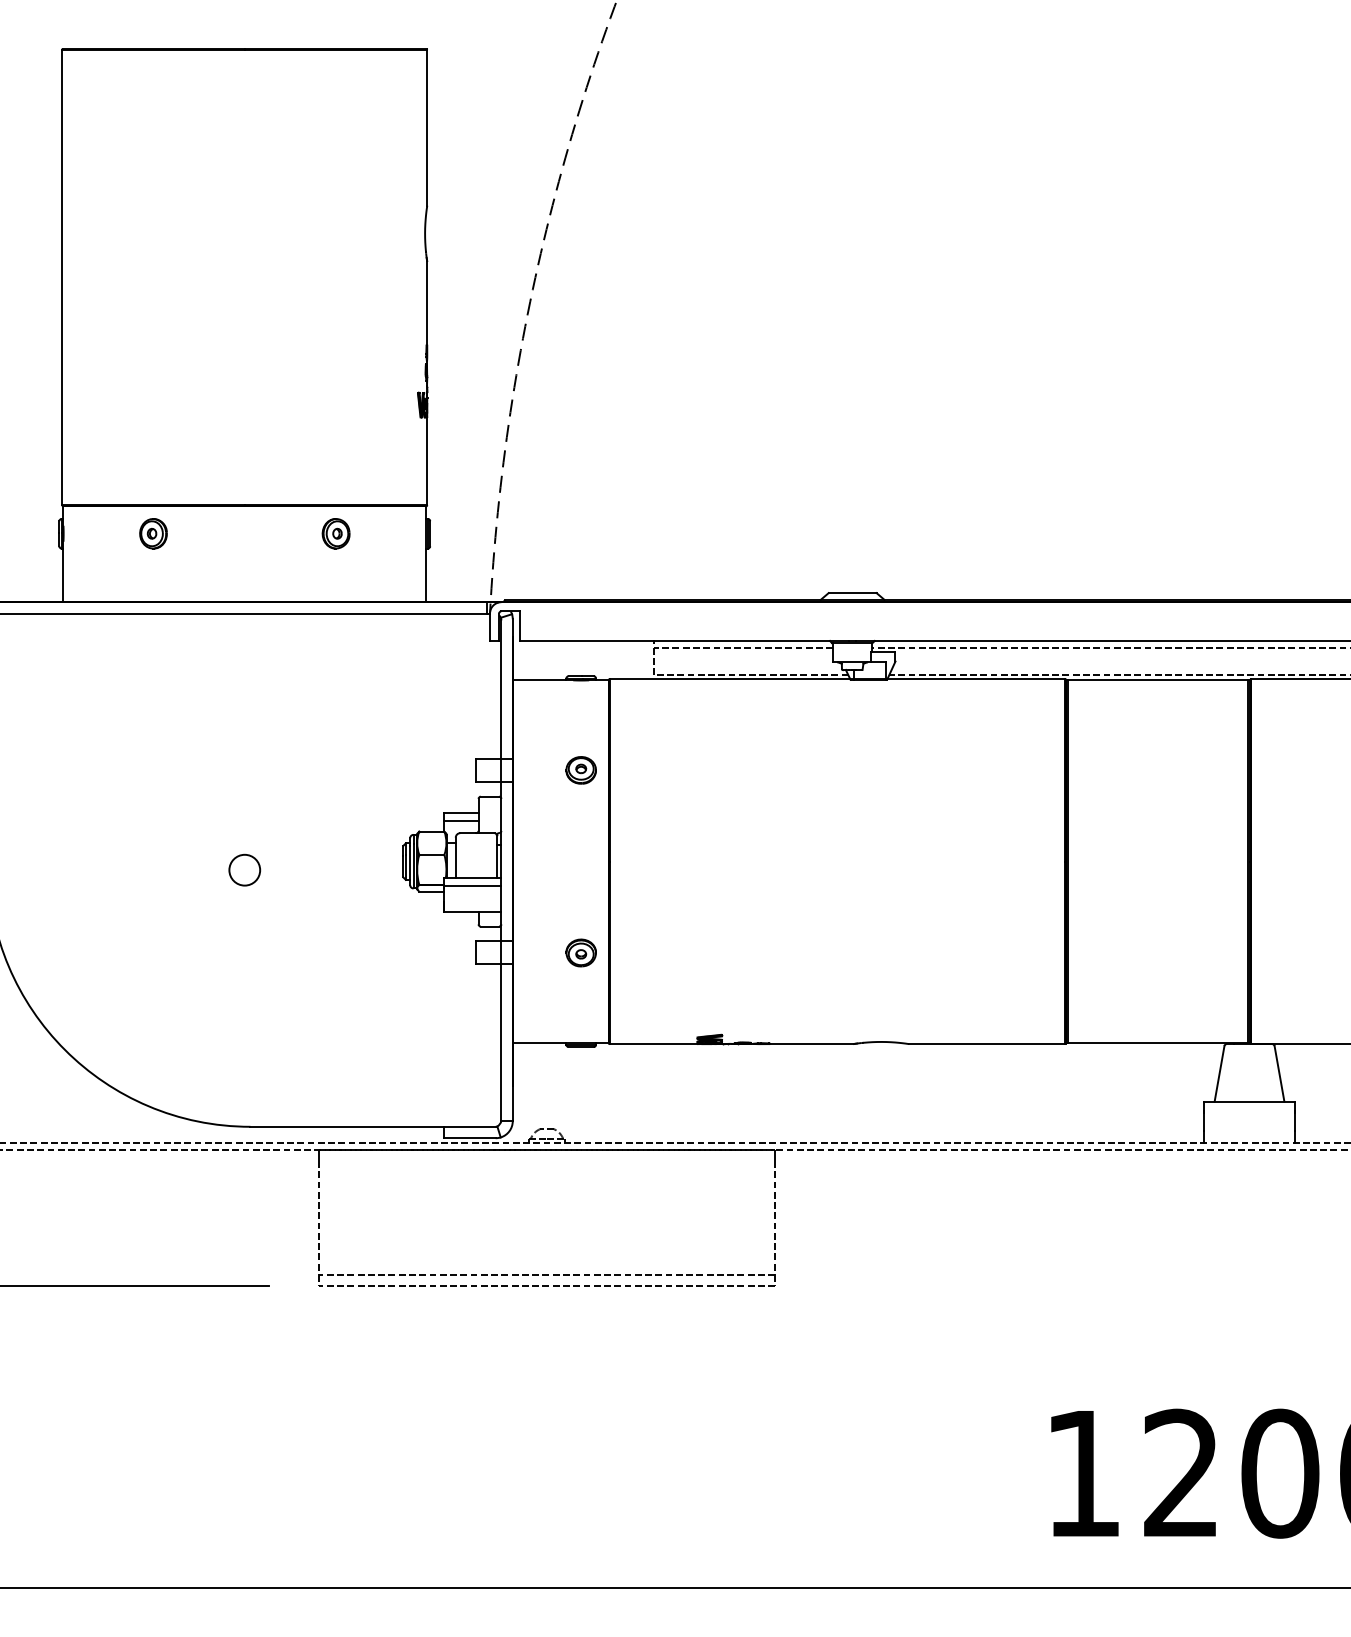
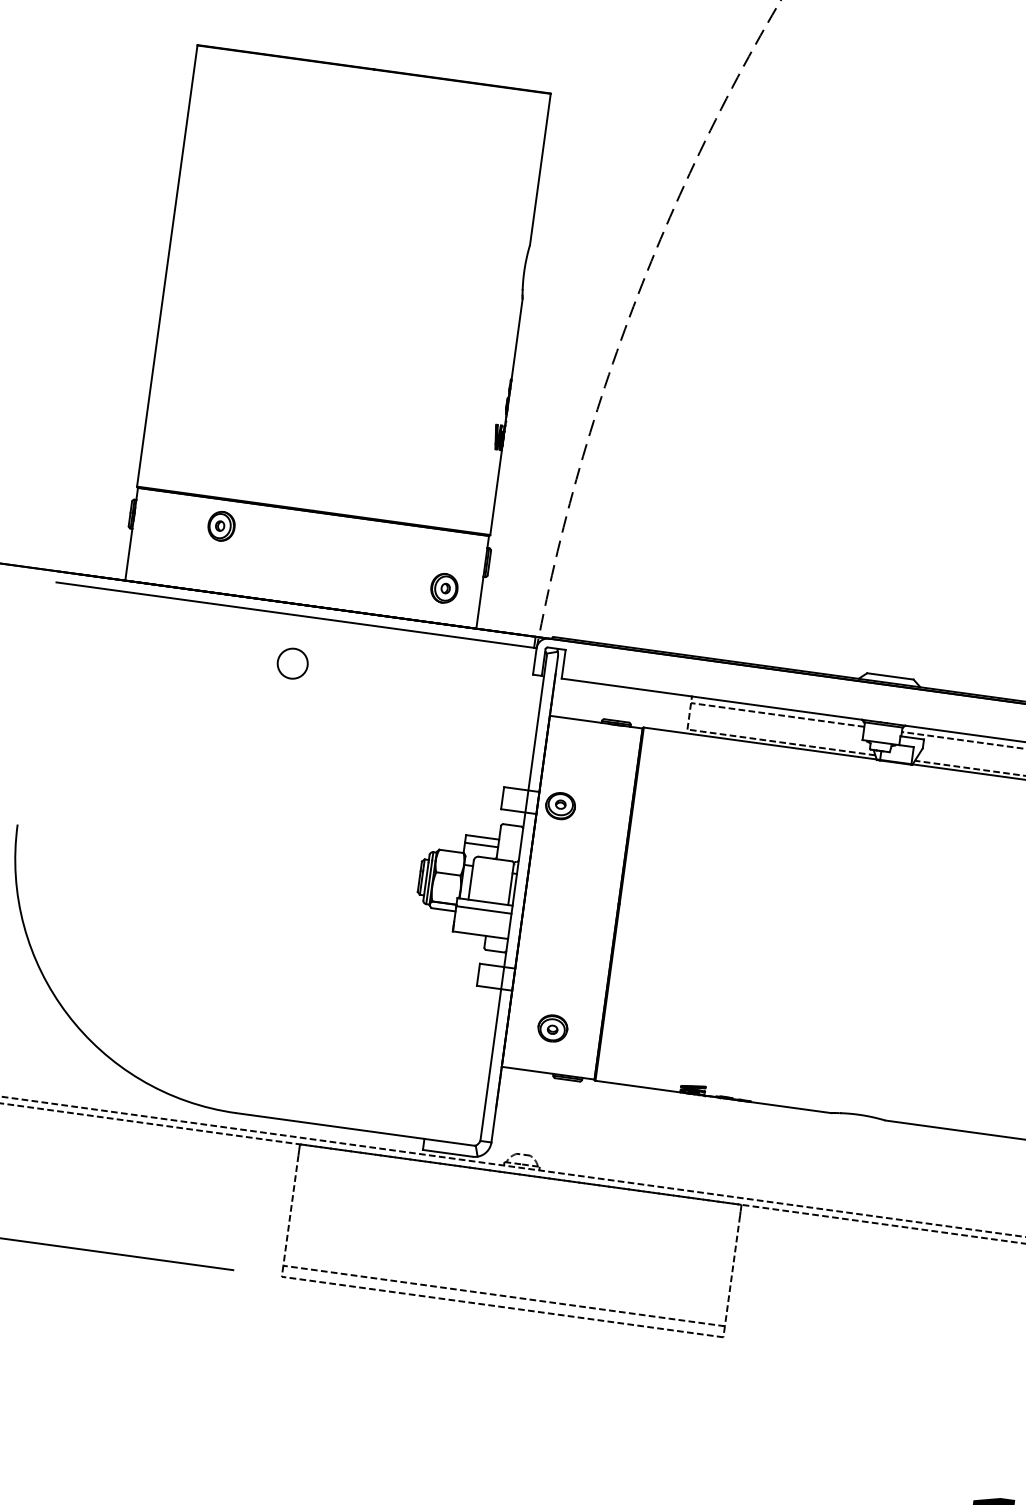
part: (335, 533) -> (443, 588), moved
part: (580, 770) -> (559, 806), moved
circle: (244, 869) -> (292, 662), moved
part: (580, 952) -> (552, 1027), moved

